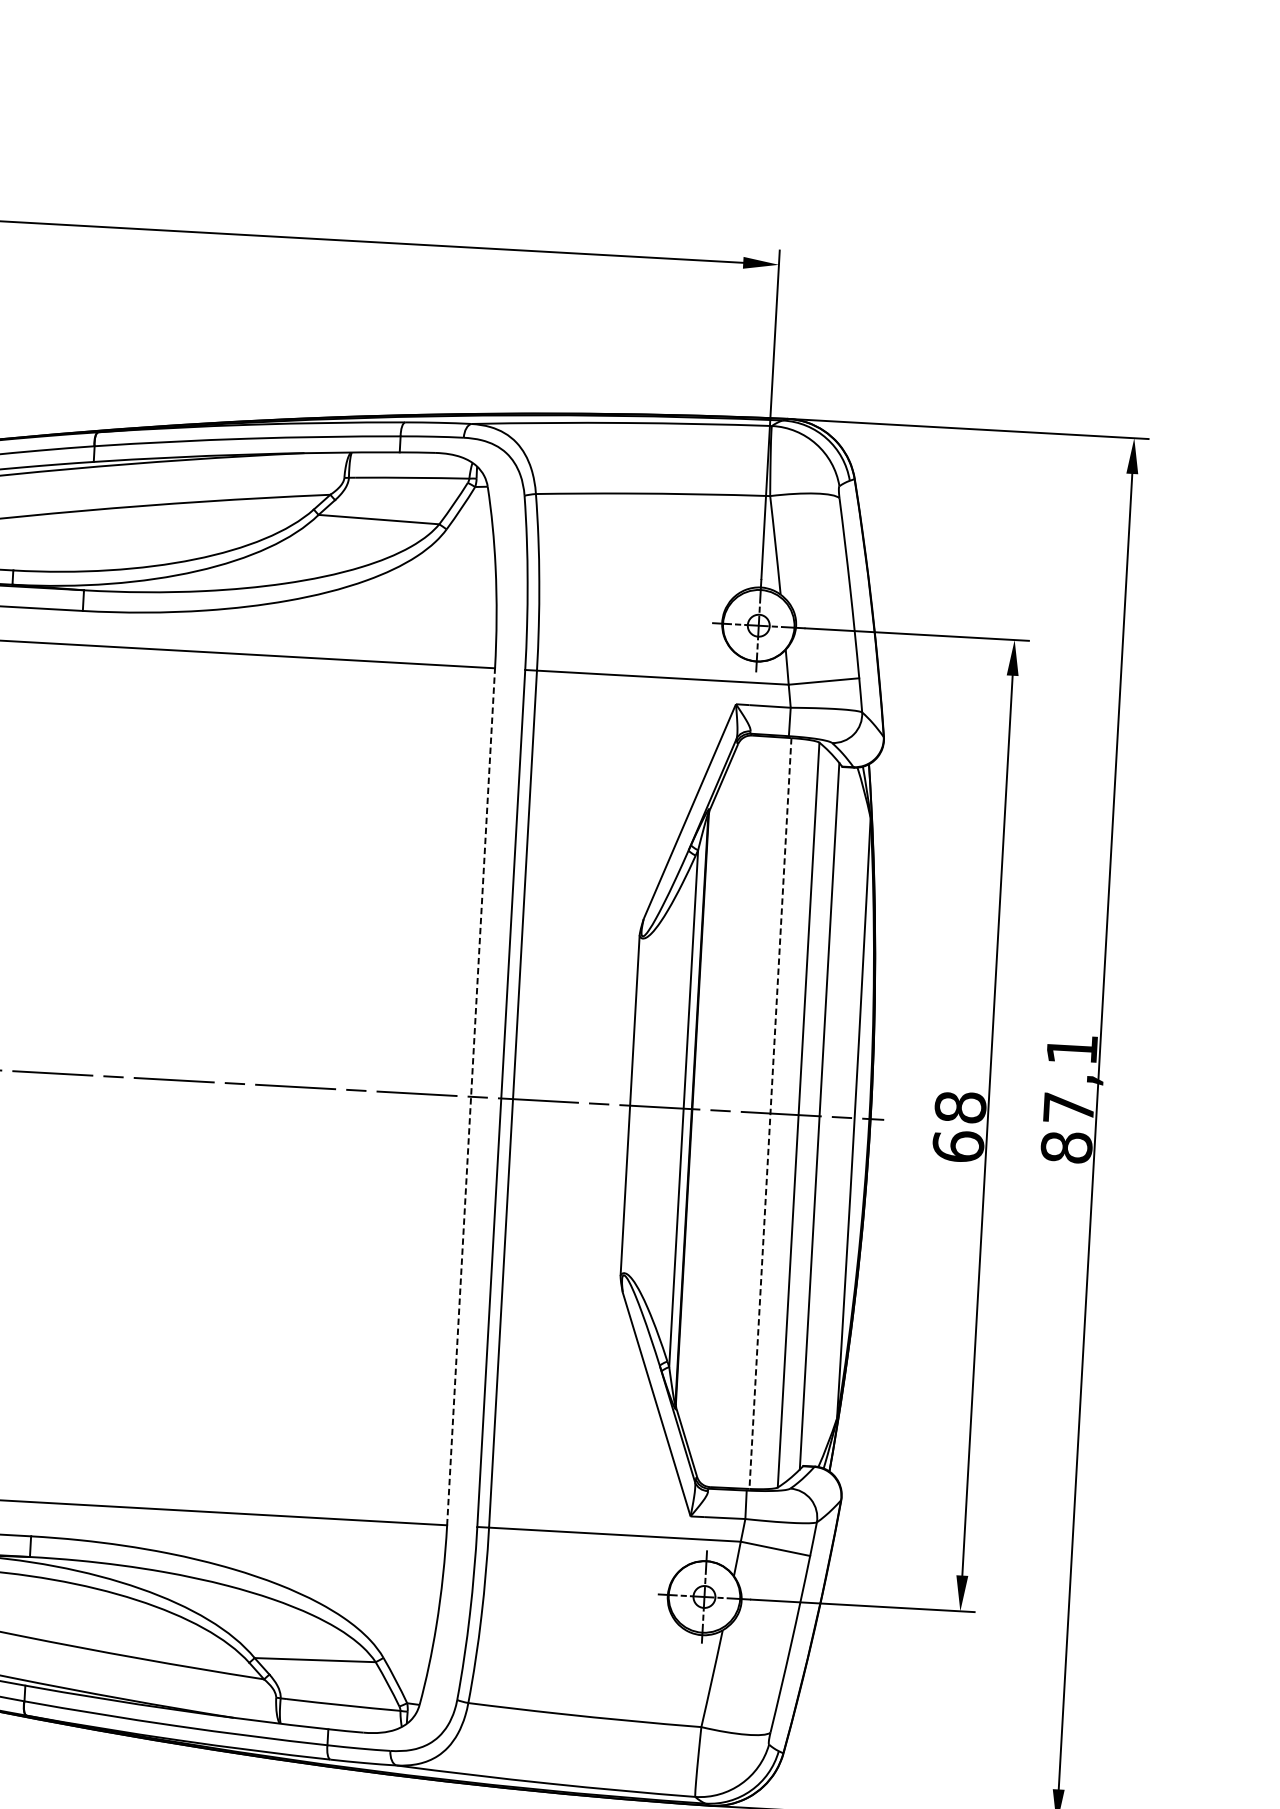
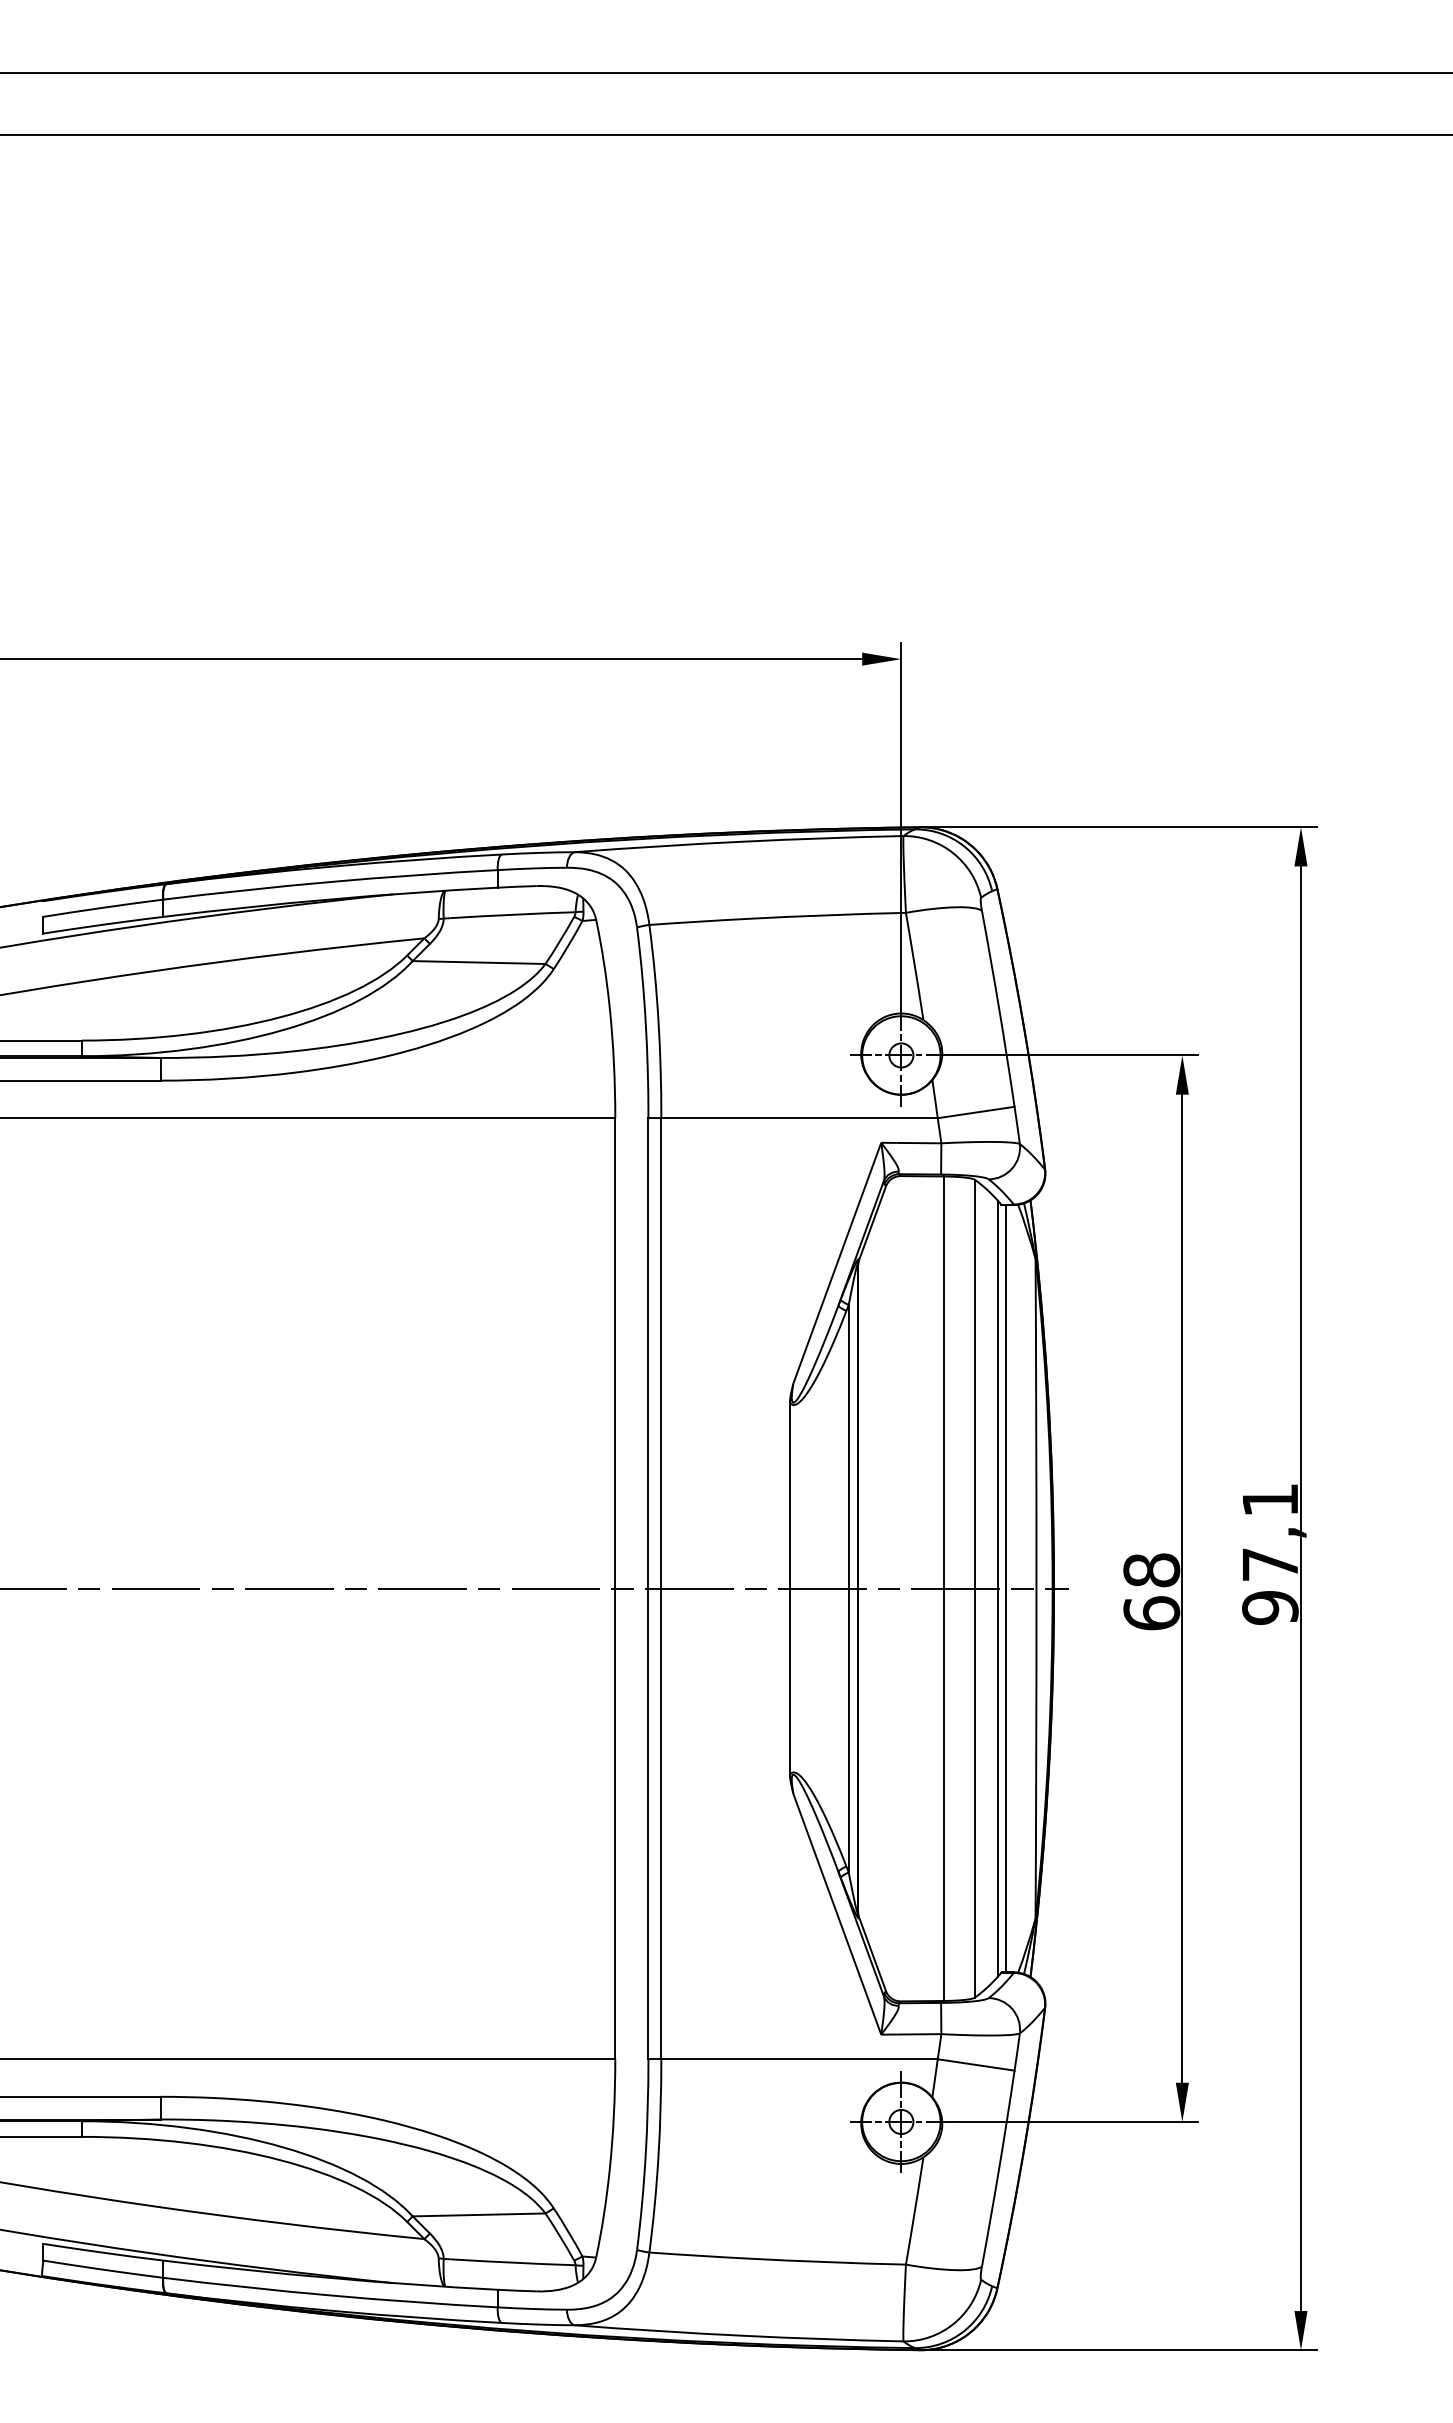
line: (471, 1096) -> (615, 1588), dashed -> solid
line: (770, 1114) -> (944, 1589), dashed -> solid
line: (827, 1116) -> (1006, 1588), added
text: (1066, 1147) -> (1270, 1607), 87,1 -> 97,1

